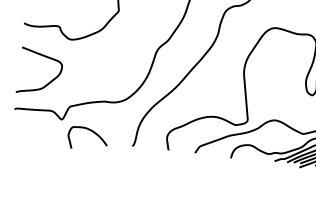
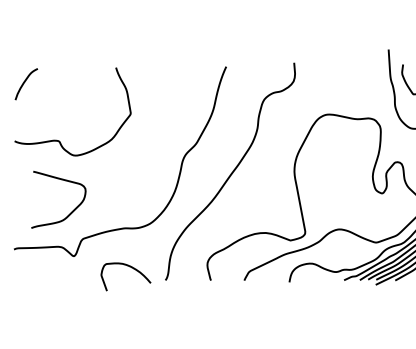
curve: (49, 82) -> (71, 211), moved
curve: (91, 131) -> (129, 267), moved

